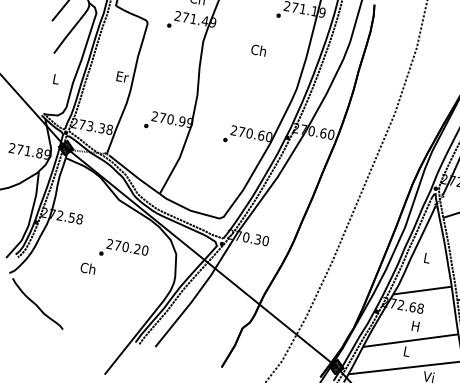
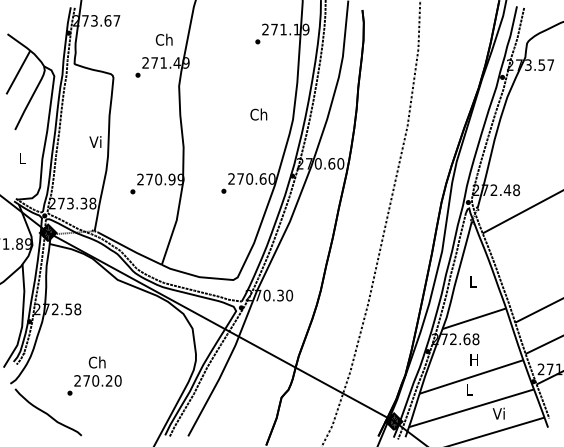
text: (258, 50) -> (258, 114), moved
text: (122, 76) -> (96, 141), Er -> Vi
text: (123, 250) -> (94, 385), moved

